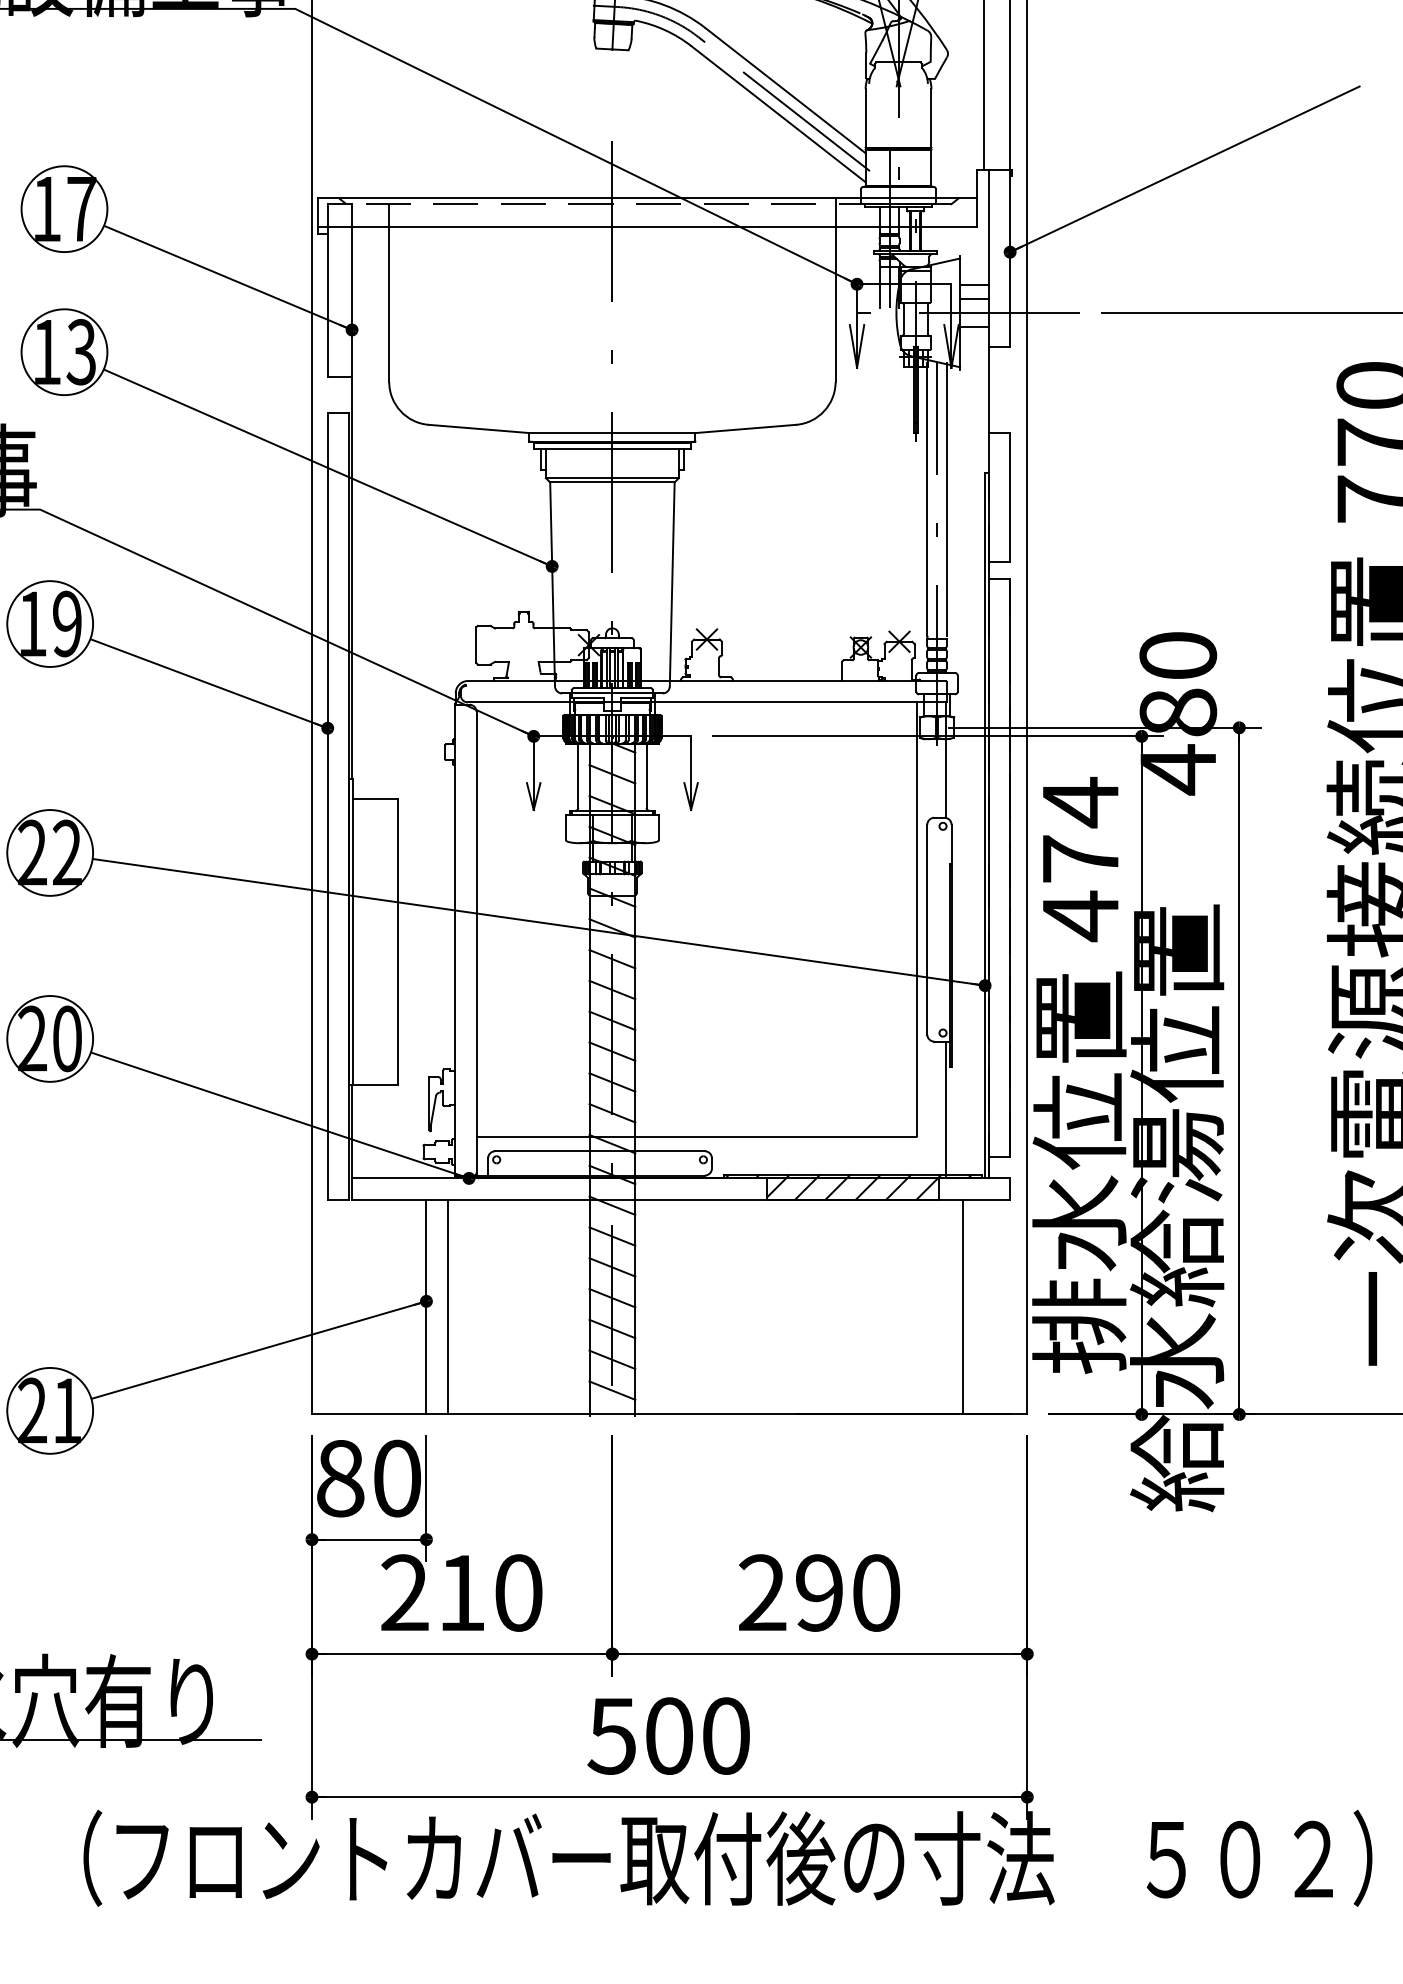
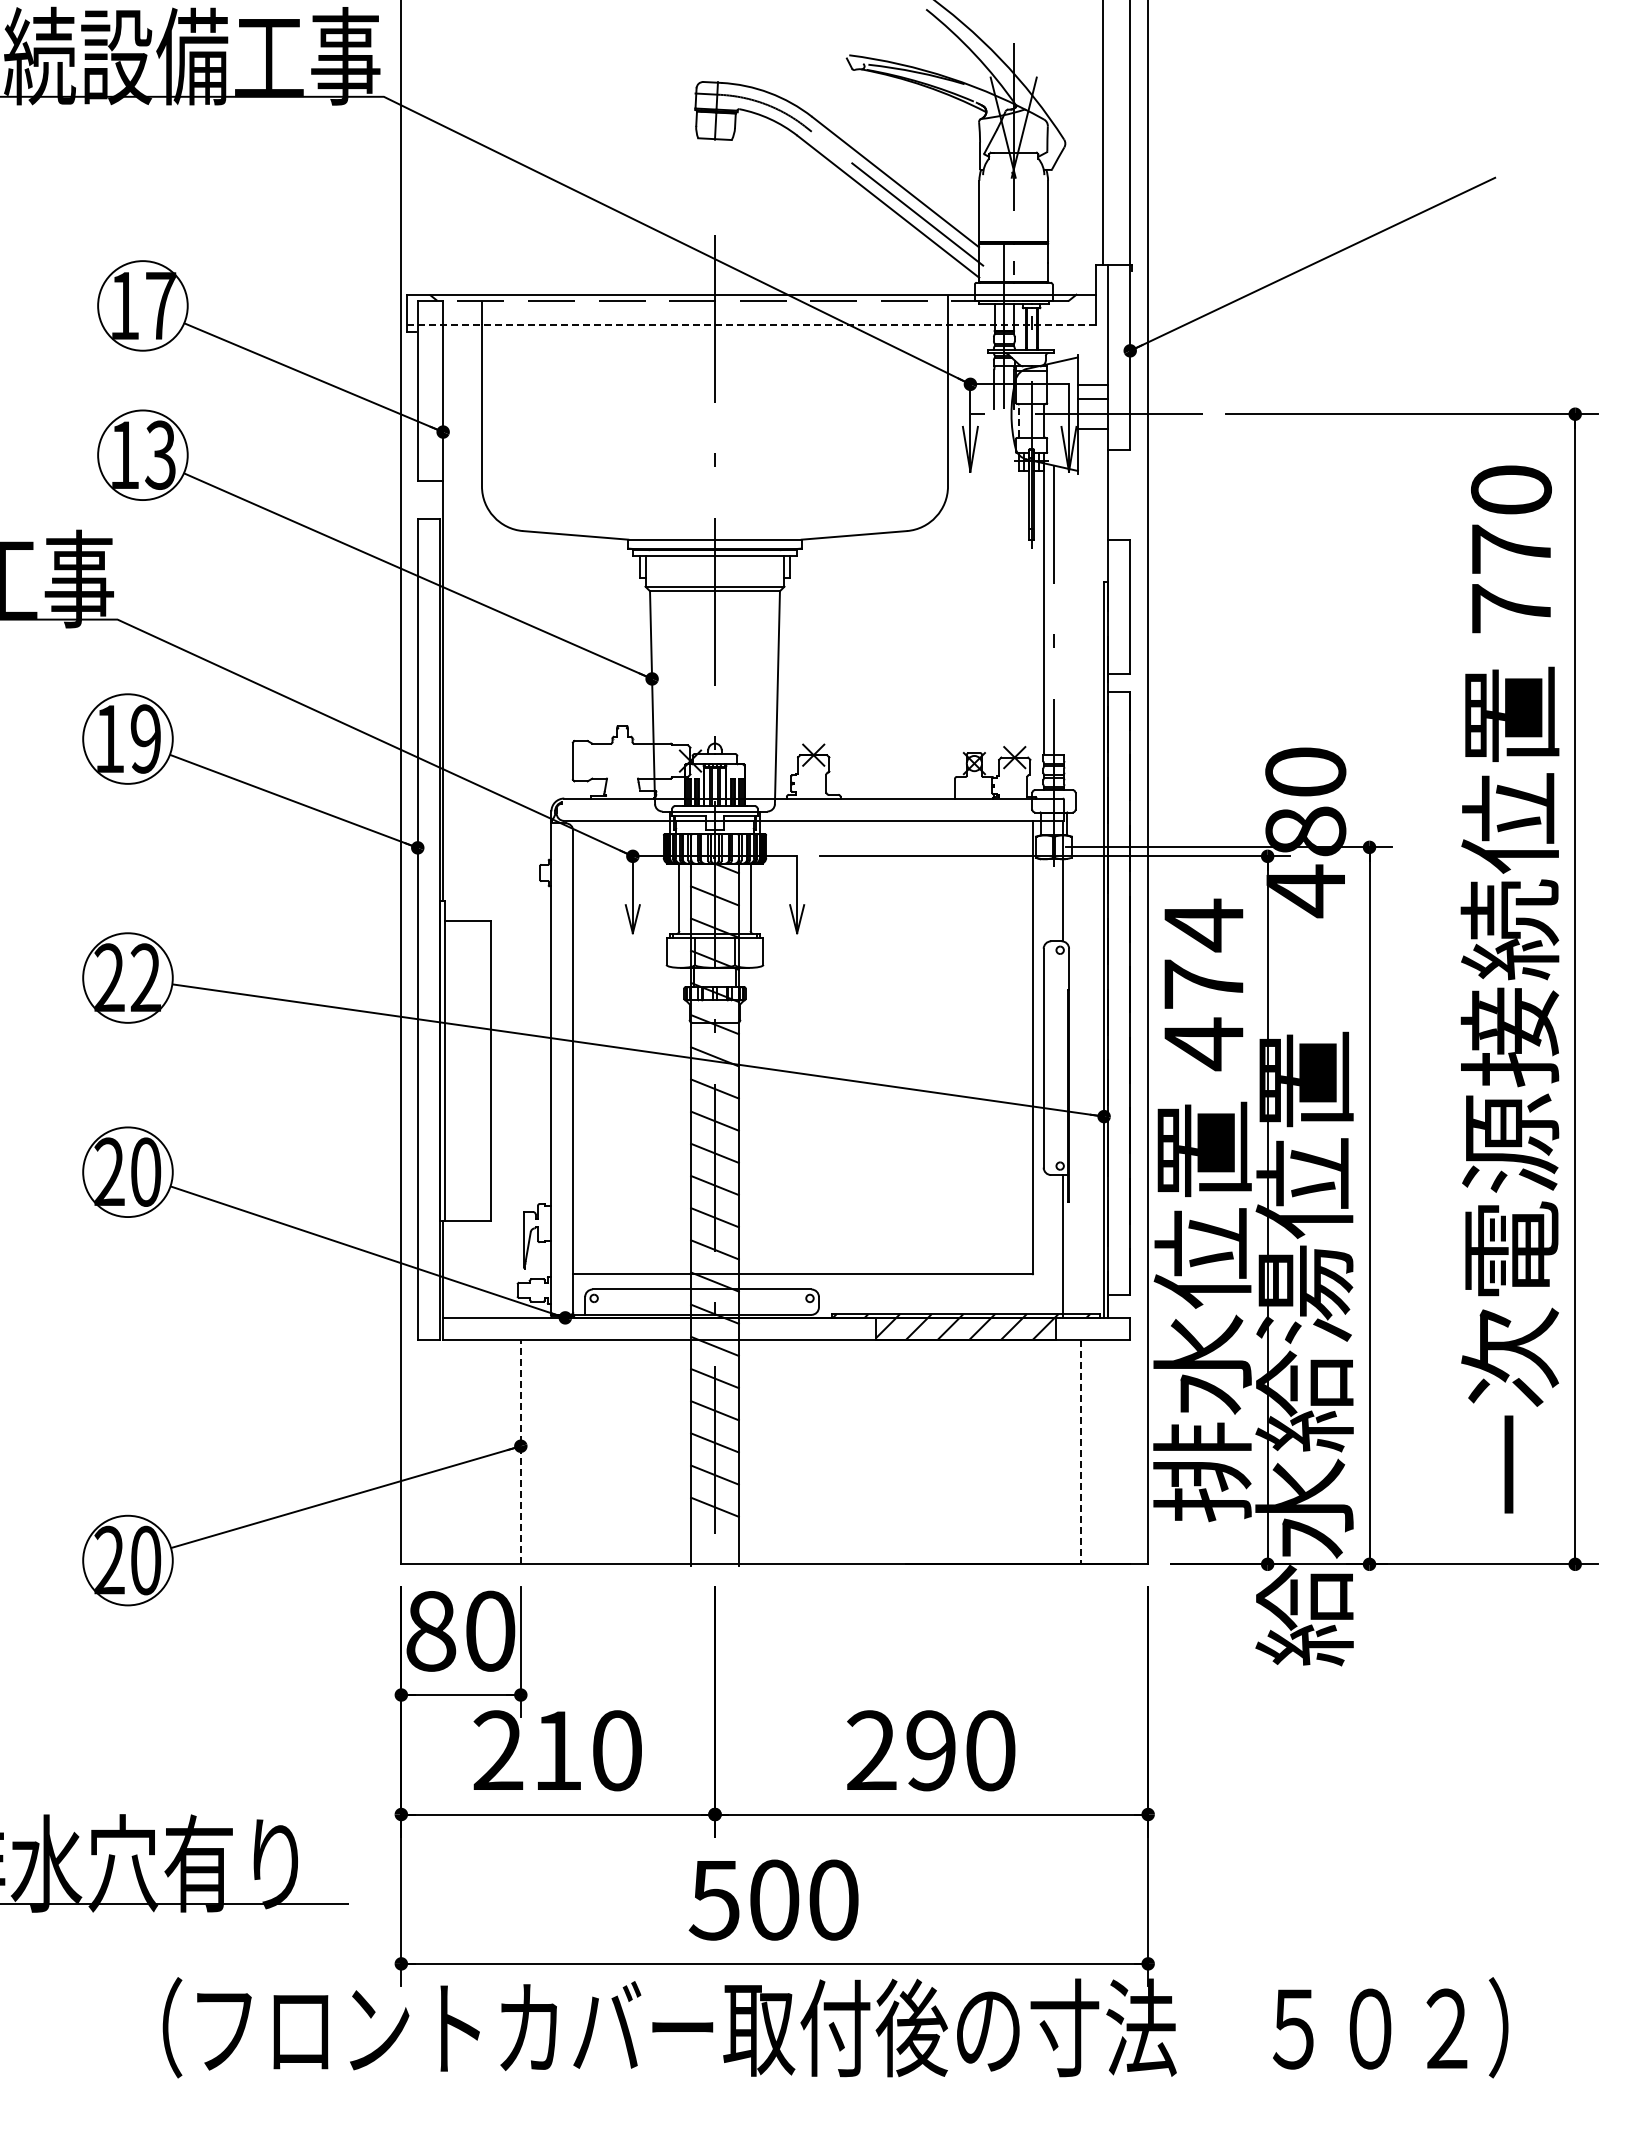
line: (648, 226) -> (752, 324), solid -> dashed
line: (903, 318) -> (1018, 420), solid -> dashed
line: (946, 498) -> (1063, 608), removed
line: (426, 1306) -> (520, 1451), solid -> dashed
line: (448, 1307) -> (543, 1452), removed
line: (962, 1307) -> (1080, 1452), solid -> dashed
line: (611, 1390) -> (714, 1539), removed
text: (67, 1410) -> (146, 1560), 21 -> 20

